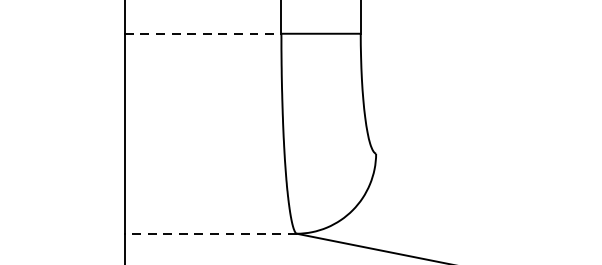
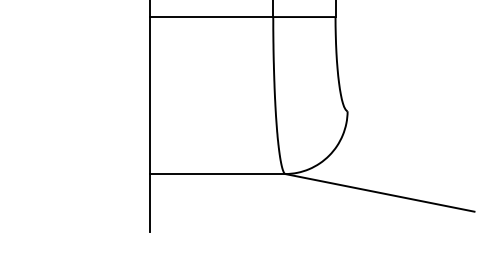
line: (204, 34) -> (212, 17), dashed -> solid
line: (210, 234) -> (217, 174), dashed -> solid

